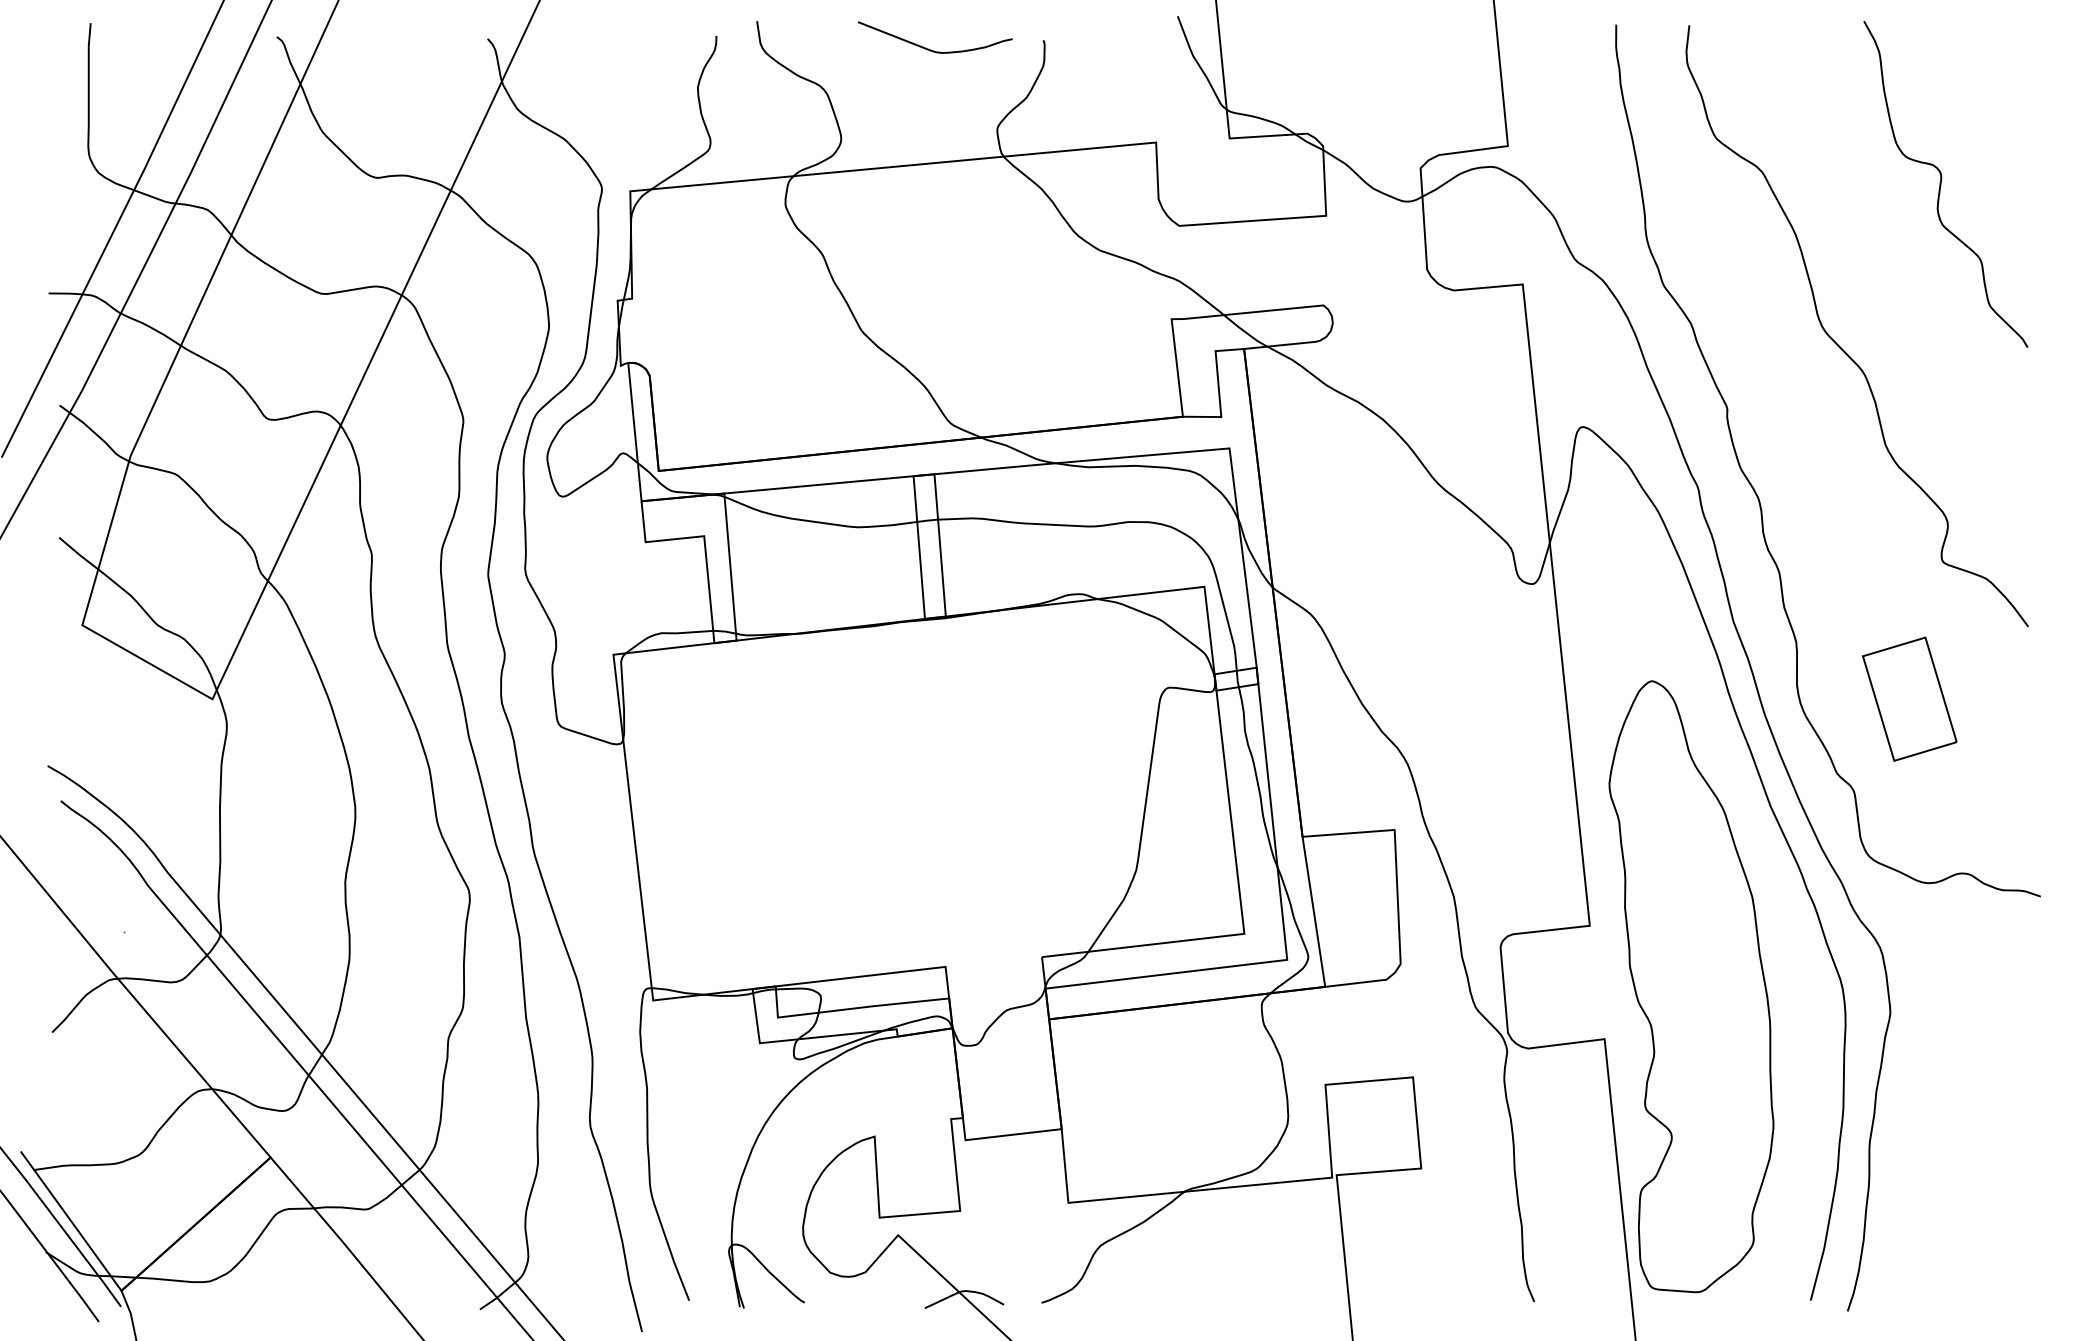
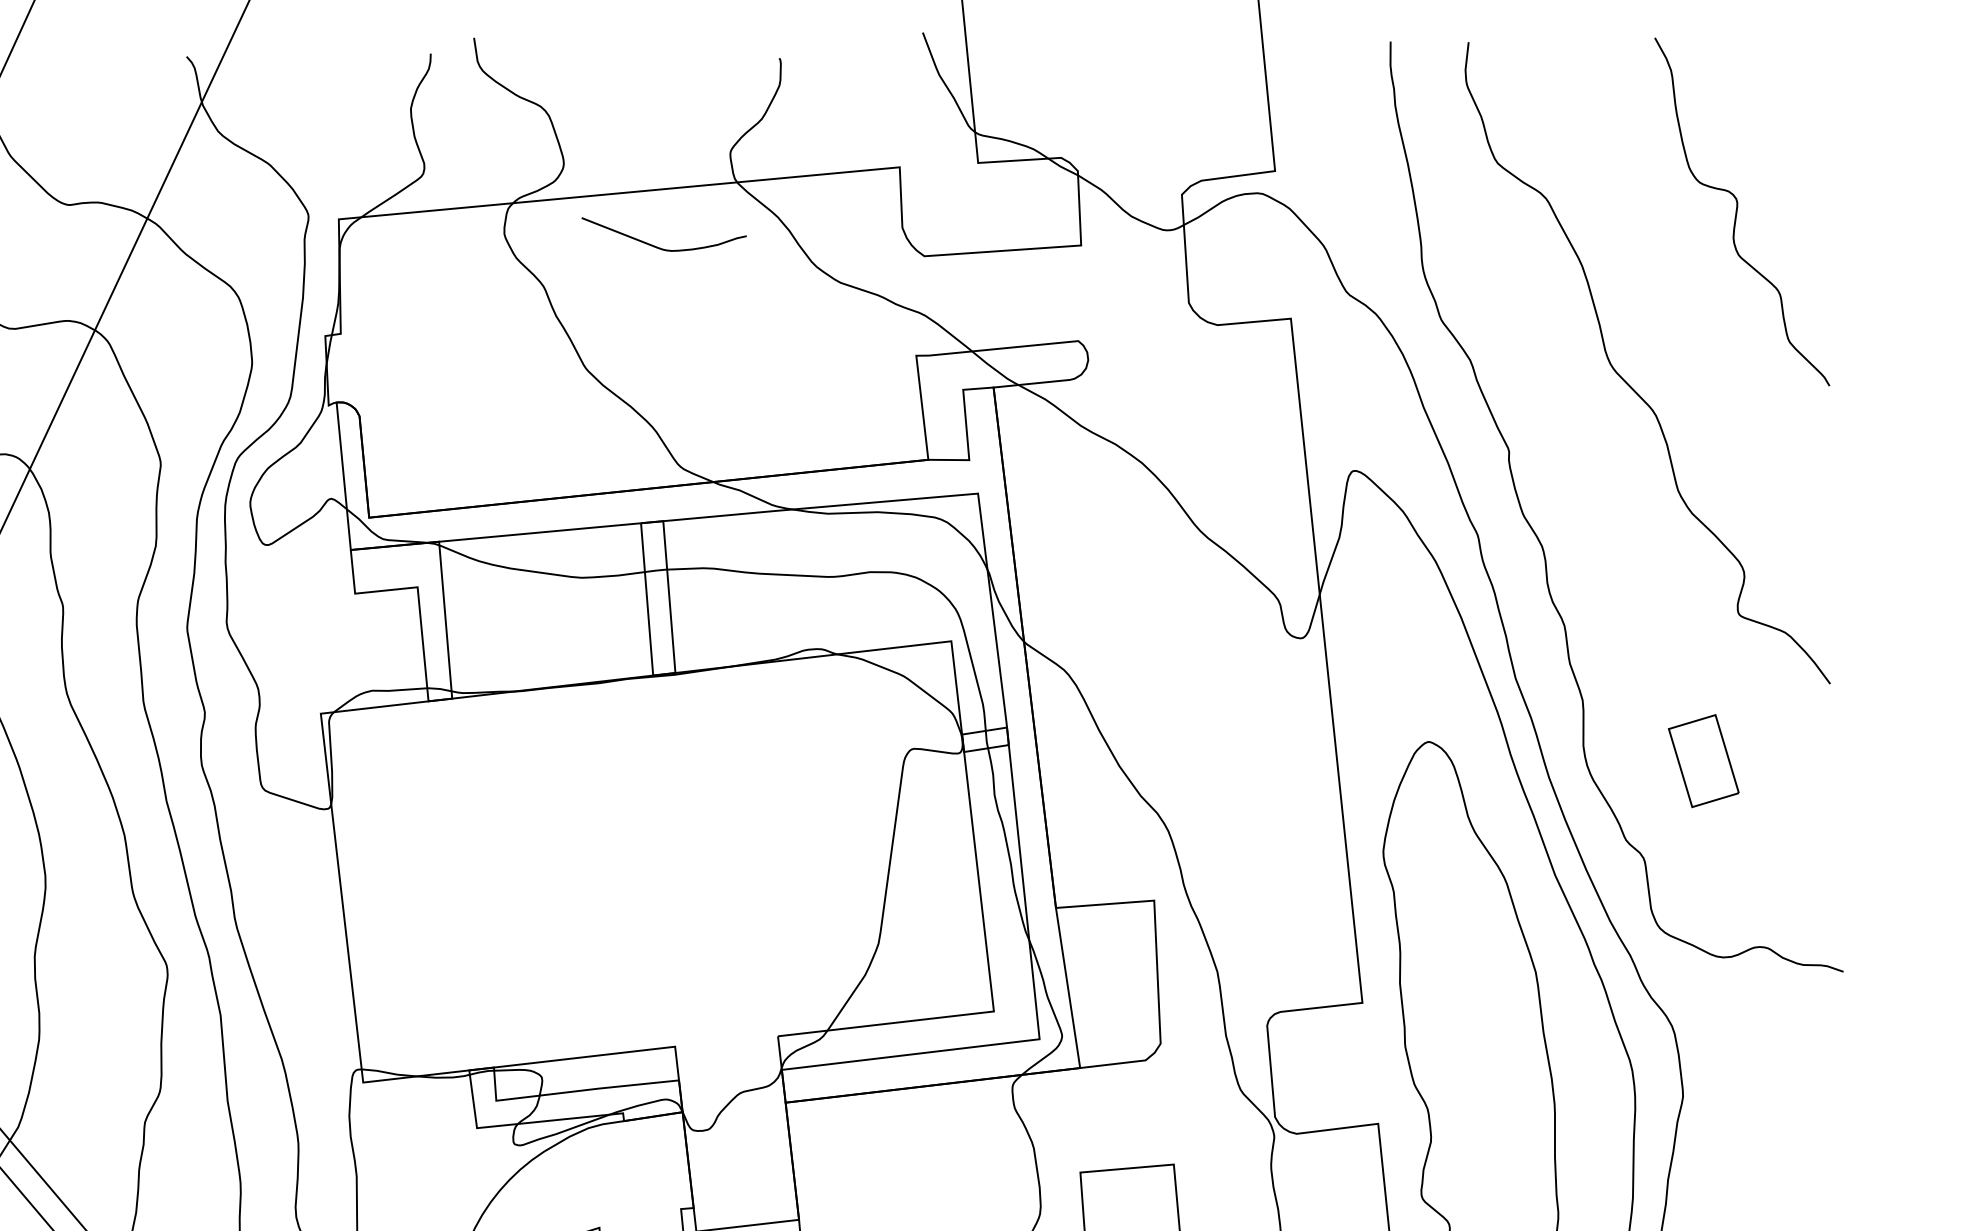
curve: (931, 49) -> (660, 247), moved
part: (1909, 698) -> (1703, 760), size x0.7

